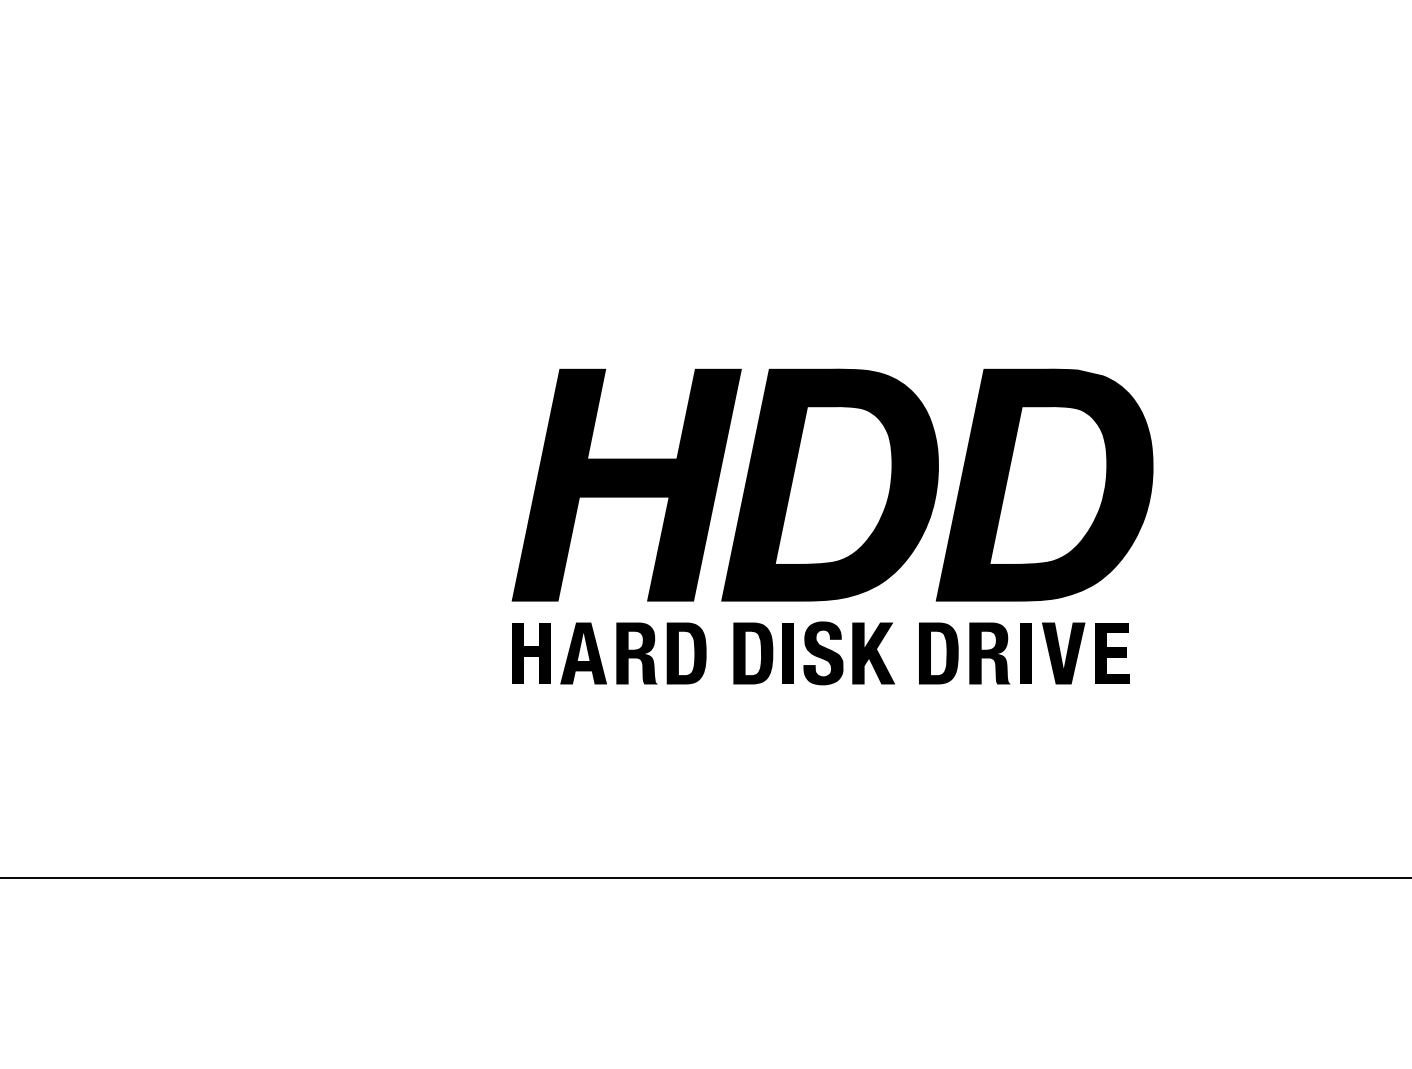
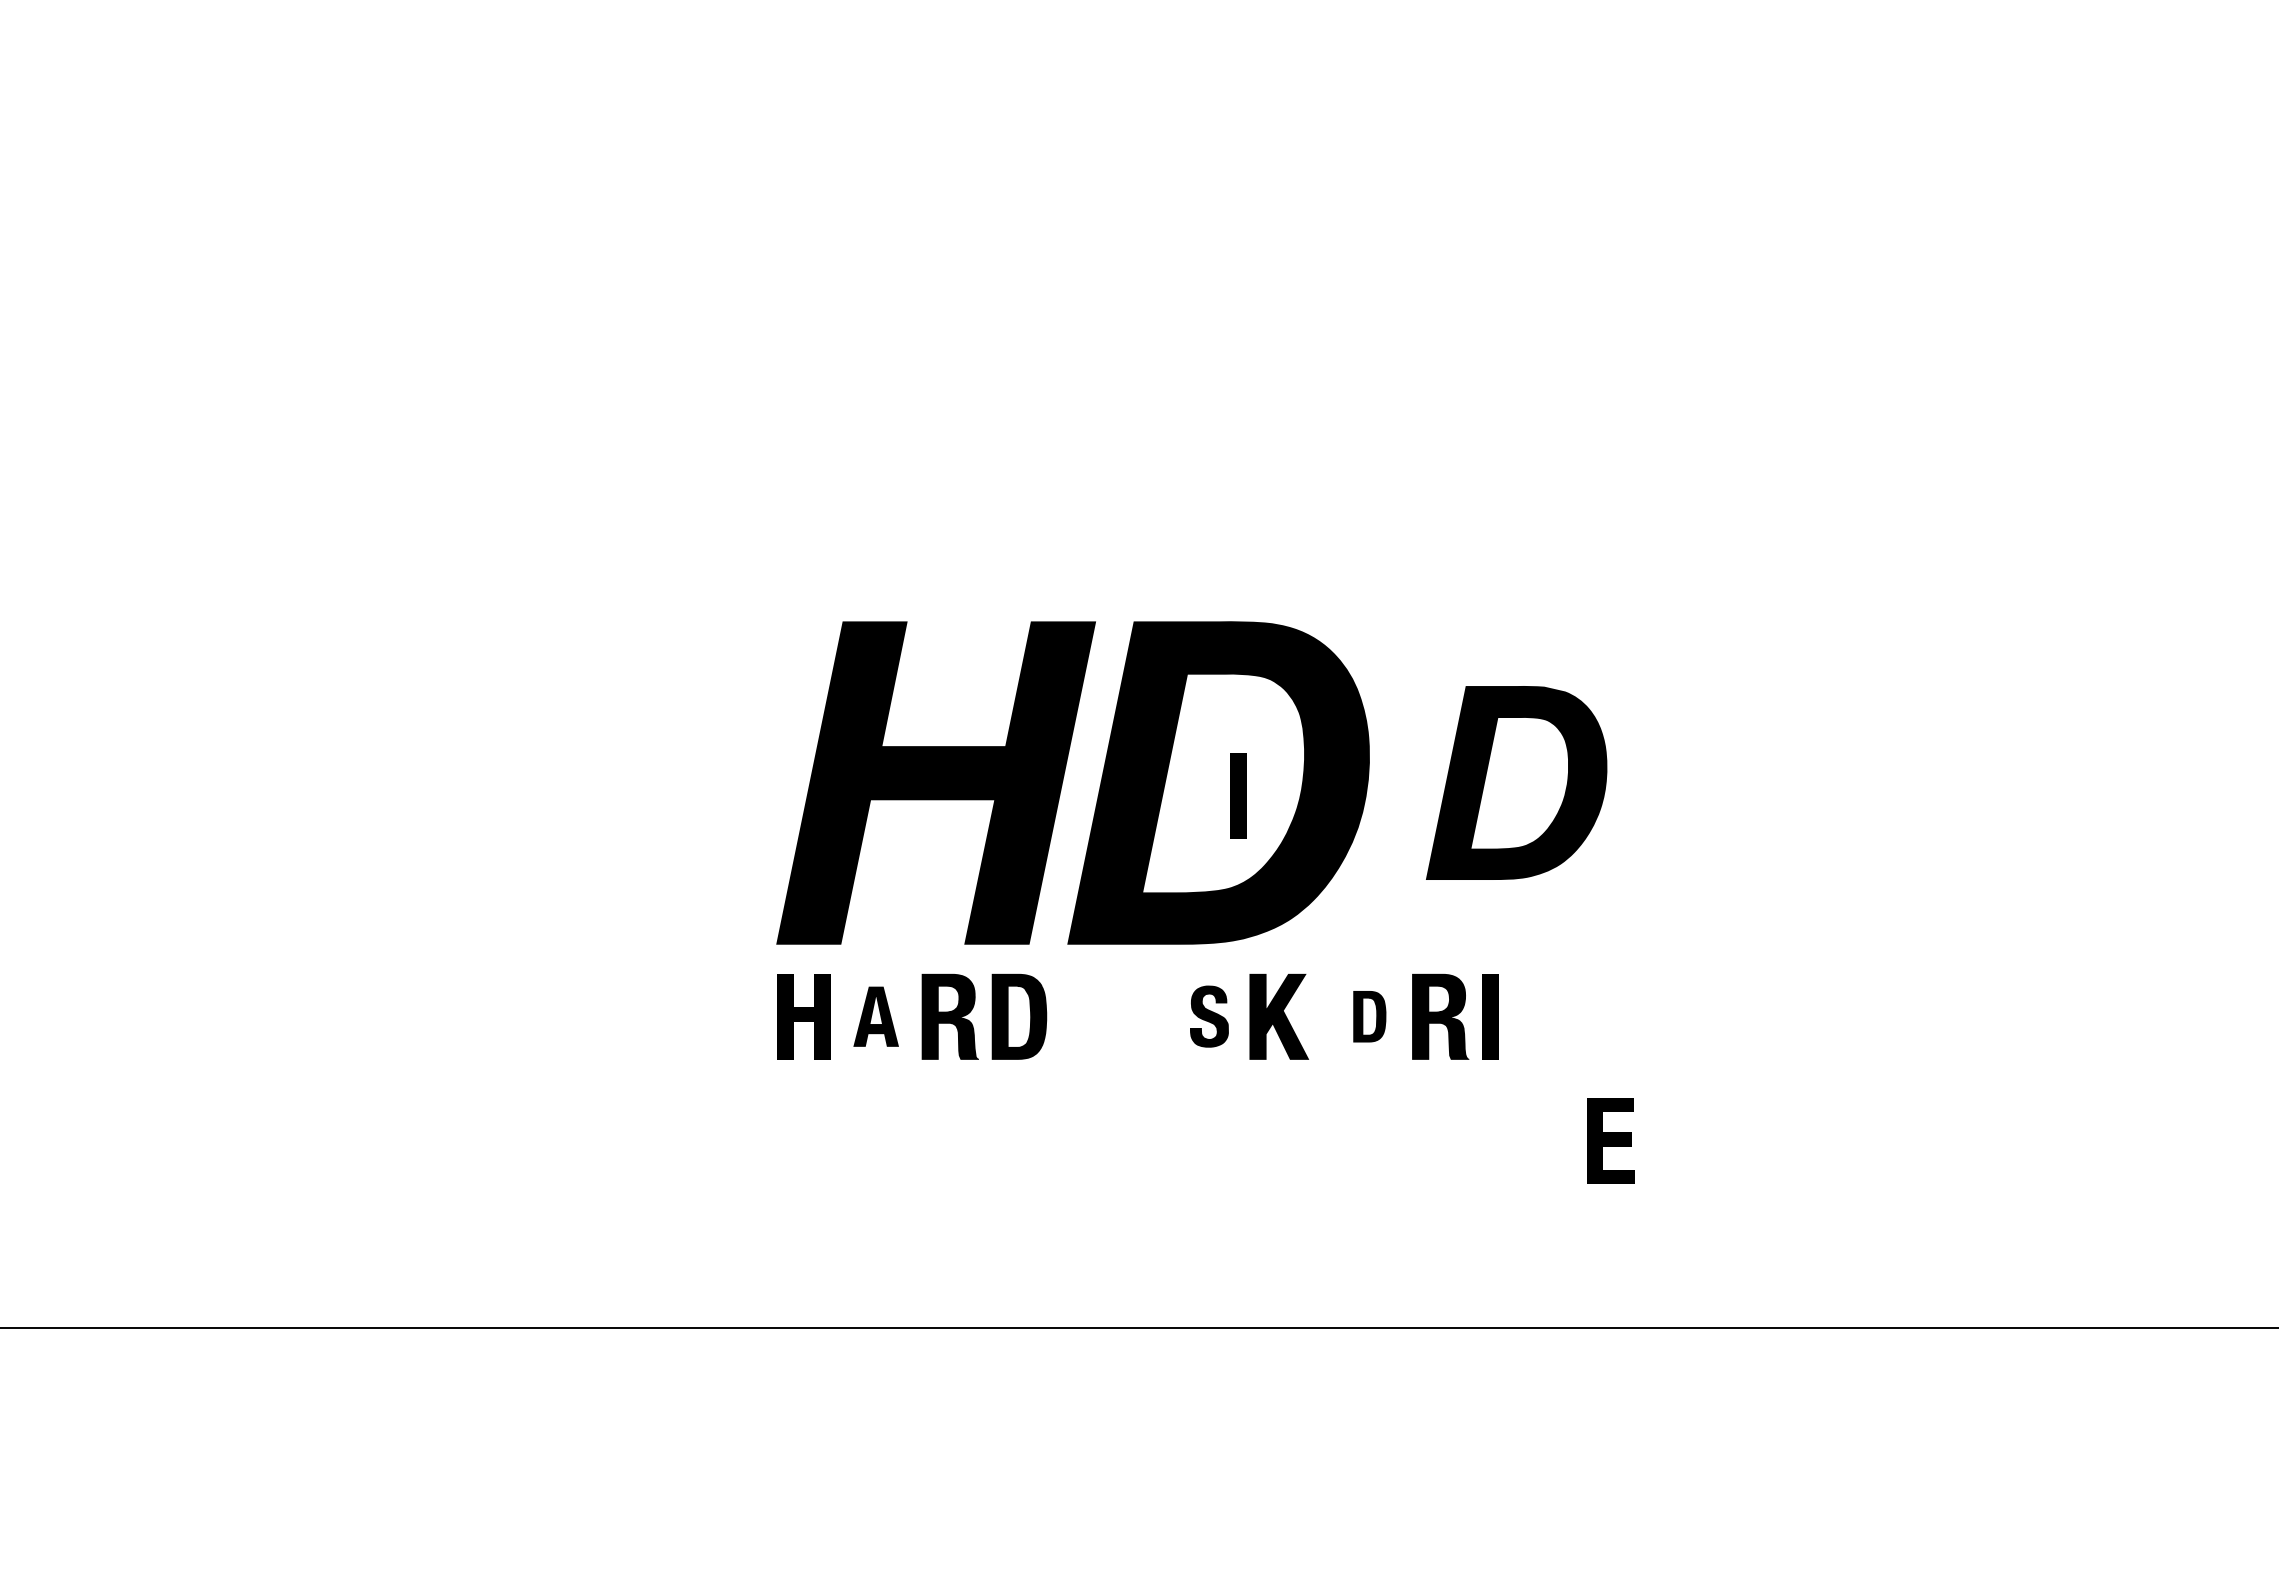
part: (1044, 484) -> (1516, 782), size x0.6
part: (844, 494) -> (1238, 795), added
part: (583, 653) -> (875, 1016), size x0.7
part: (752, 653) -> (1111, 1016), removed
fill: (788, 653) -> (1160, 1016), removed
part: (823, 653) -> (1209, 1016), size x0.7
part: (938, 653) -> (1369, 1016), size x0.6
fill: (1063, 653) -> (1542, 1016), removed
part: (1112, 653) -> (1610, 1140), moved

